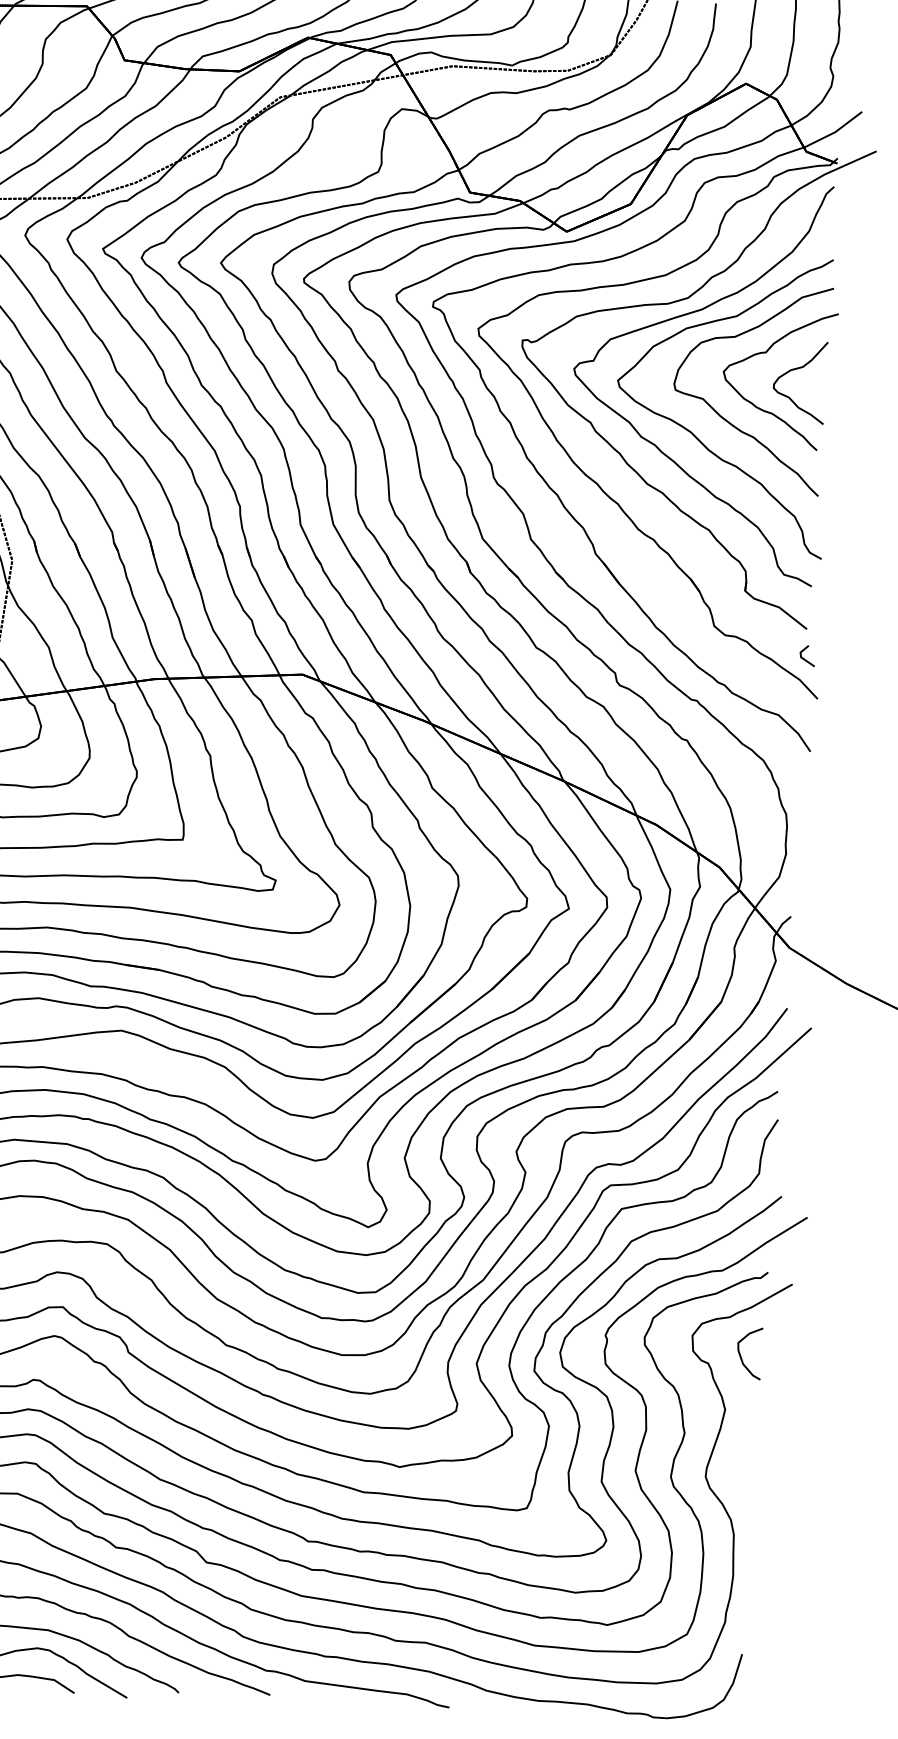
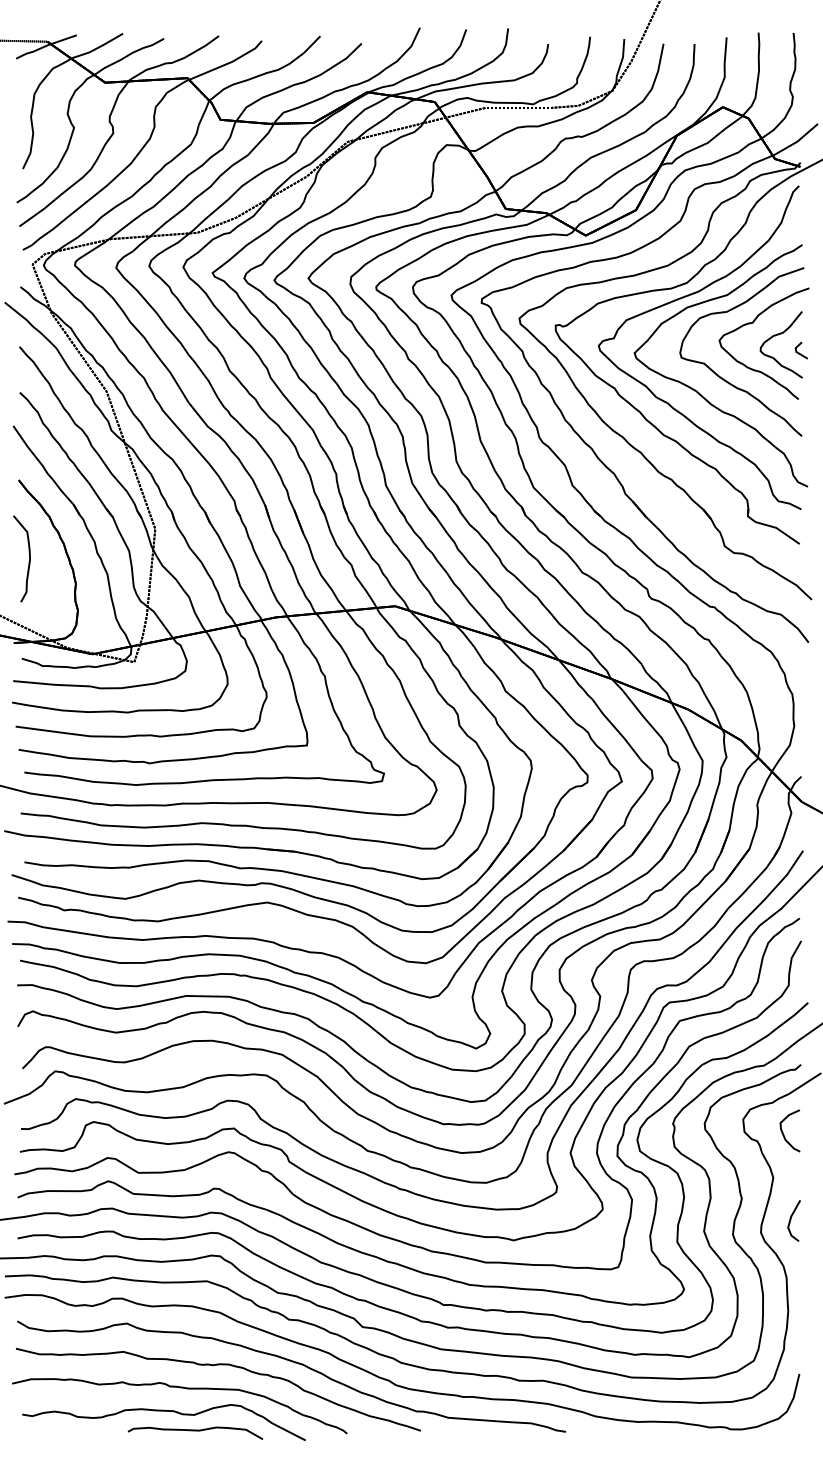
line: (804, 658) -> (799, 352), moved
line: (744, 1464) -> (791, 1220), added

